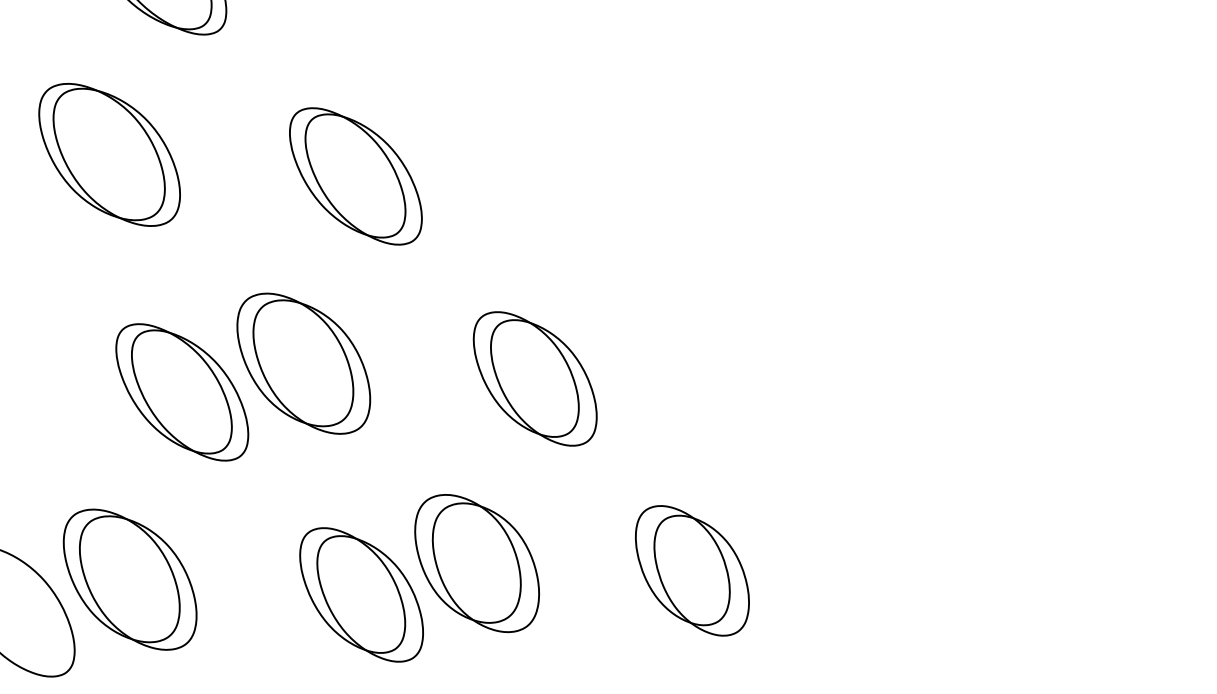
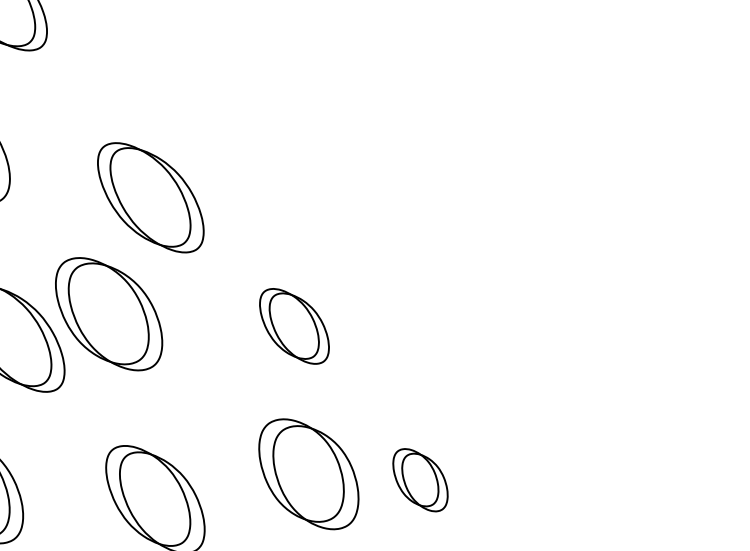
part: (355, 176) -> (150, 197), moved
part: (534, 378) -> (293, 326), size x0.7
part: (476, 563) -> (308, 474), moved
part: (692, 570) -> (420, 479), size x0.6

